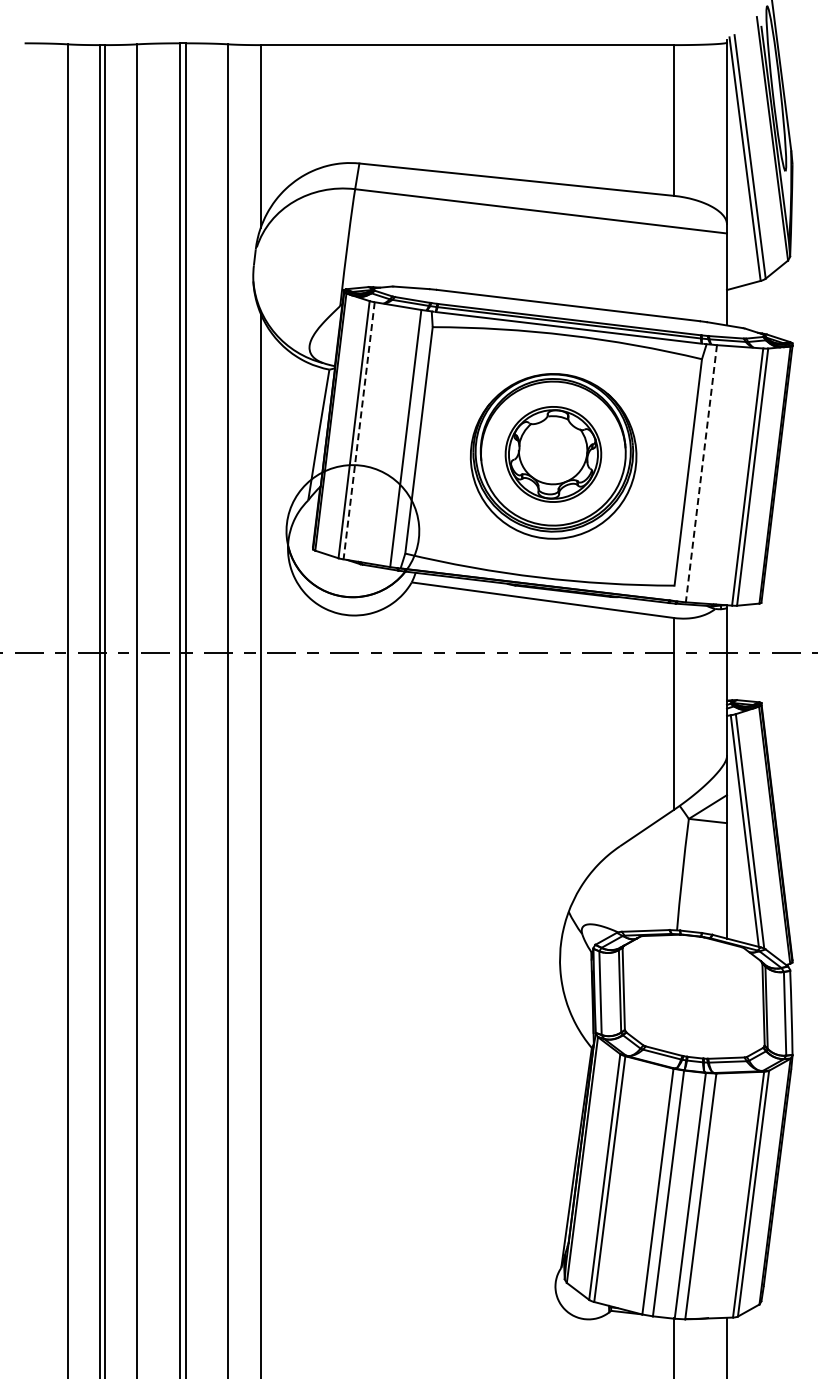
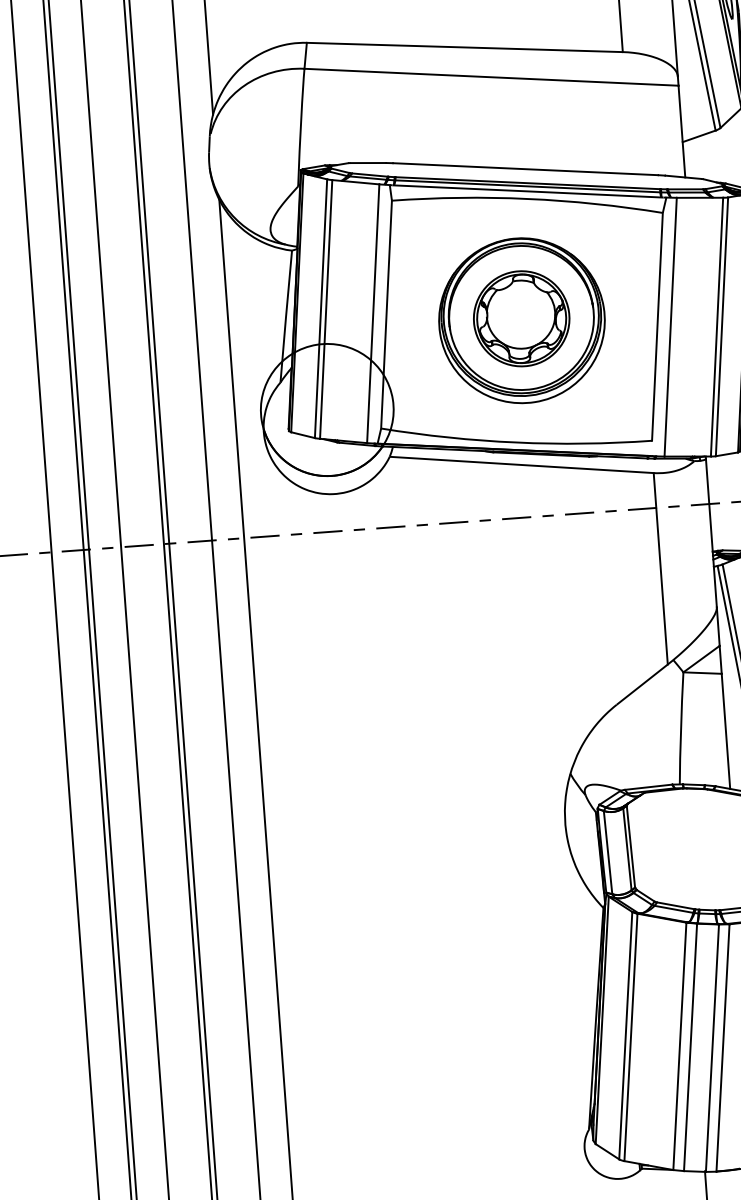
line: (359, 430) -> (326, 309), dashed -> solid
line: (701, 473) -> (670, 326), dashed -> solid

